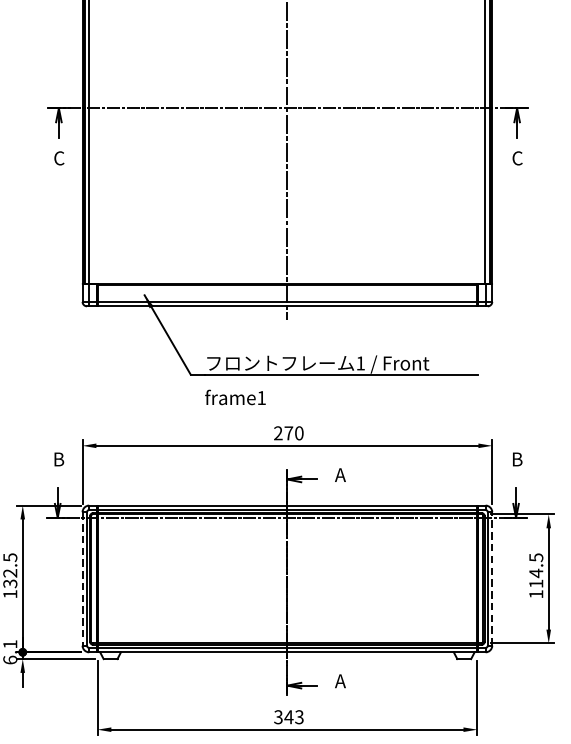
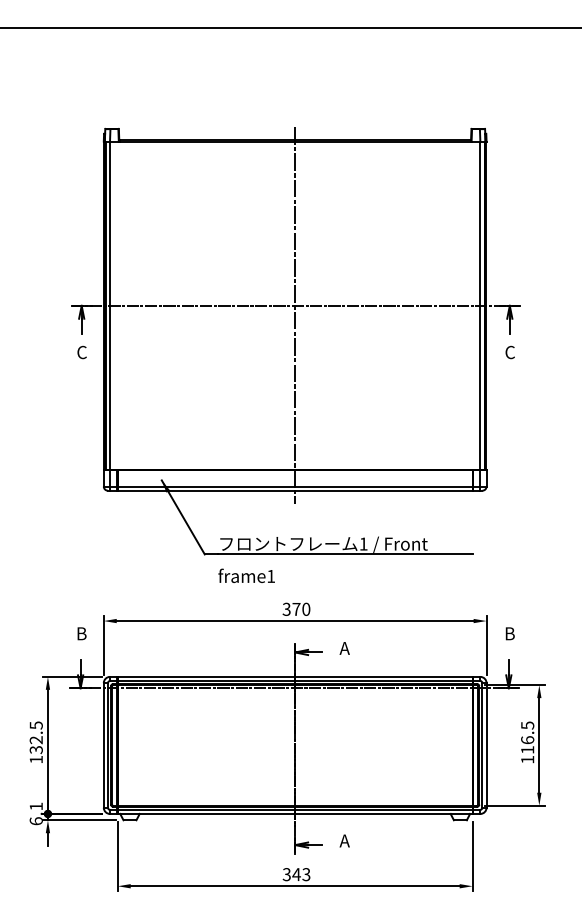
text: (278, 433) -> (286, 609), 270 -> 370
text: (536, 573) -> (527, 740), 114.5 -> 116.5
line: (492, 577) -> (486, 744), dashed -> solid
line: (82, 579) -> (103, 745), dashed -> solid

